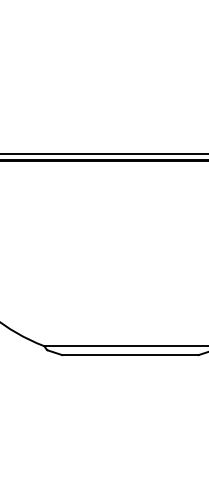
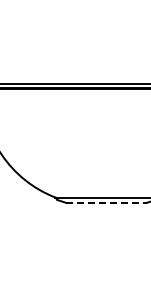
line: (132, 354) -> (107, 202), solid -> dashed

